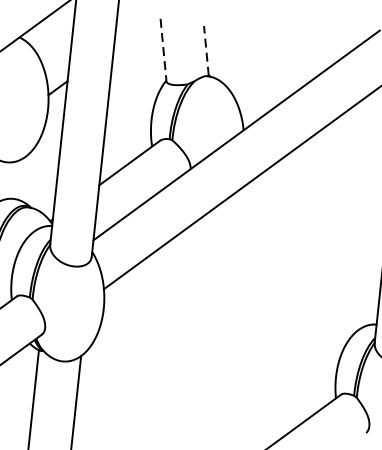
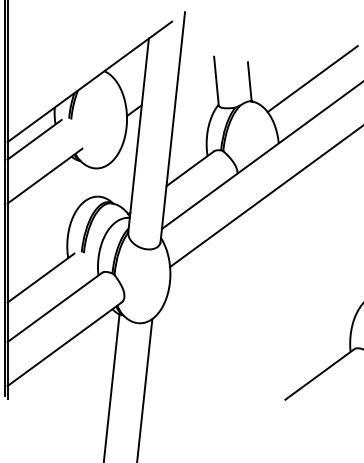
line: (287, 48) -> (312, 79), added
line: (163, 50) -> (216, 81), dashed -> solid
line: (206, 50) -> (249, 81), dashed -> solid

